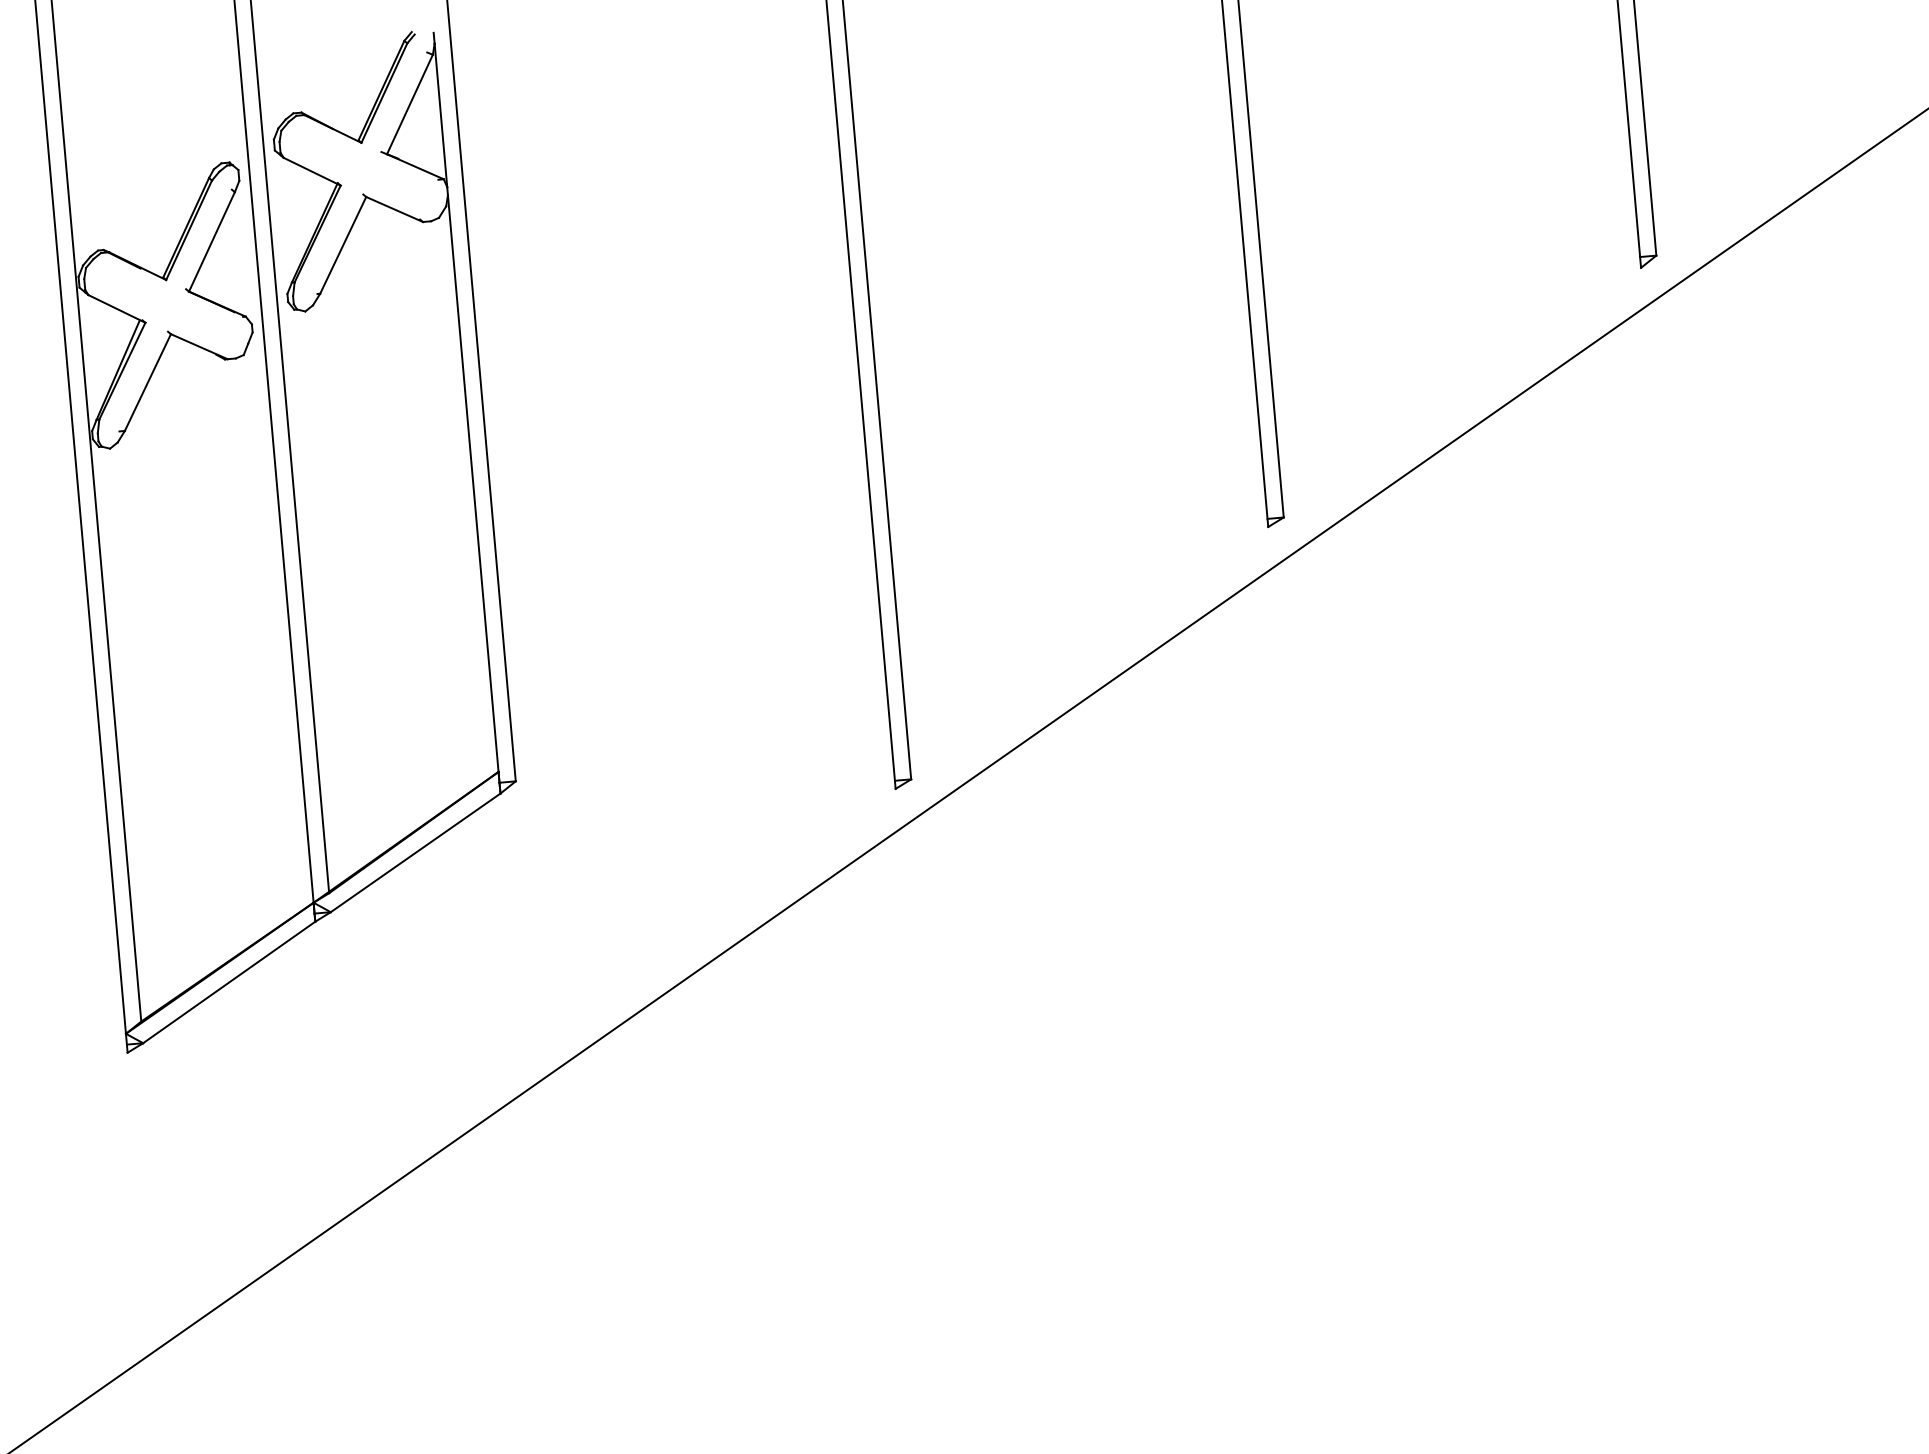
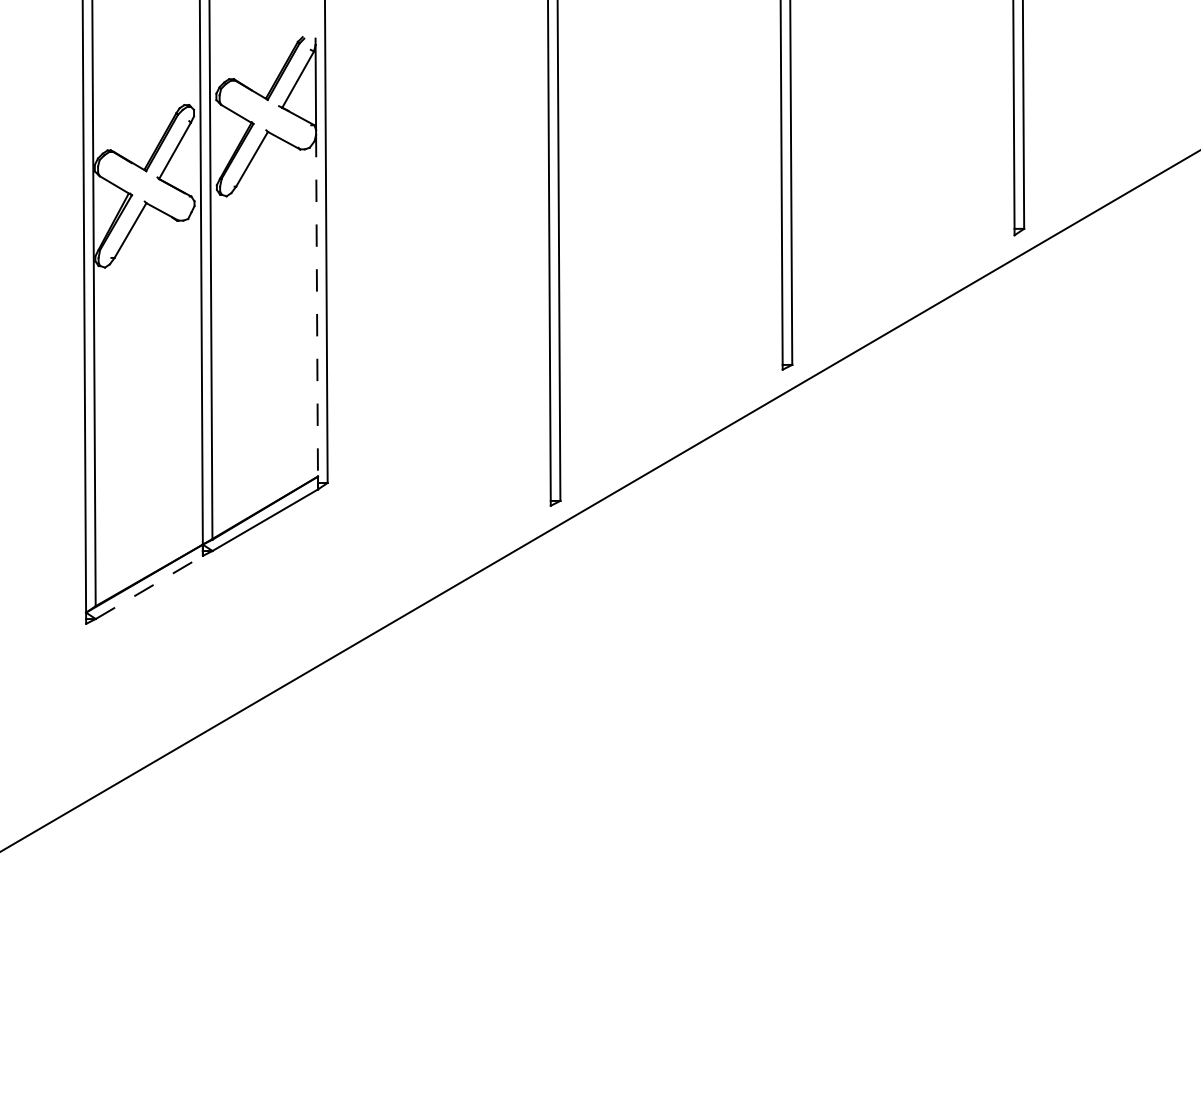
line: (473, 483) -> (317, 305), solid -> dashed
line: (229, 982) -> (149, 587), solid -> dashed

